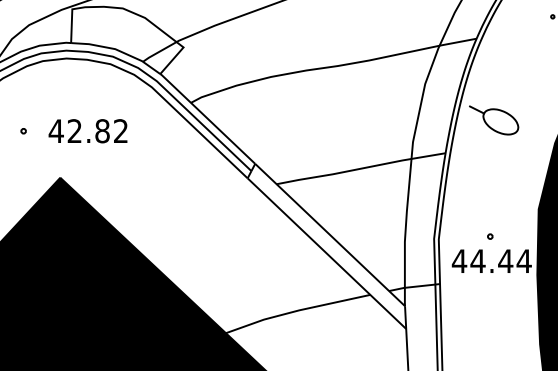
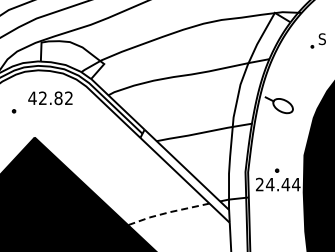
text: (88, 131) -> (50, 98), moved
text: (458, 261) -> (259, 184), 44.44 -> 24.44
line: (295, 310) -> (167, 212), solid -> dashed

